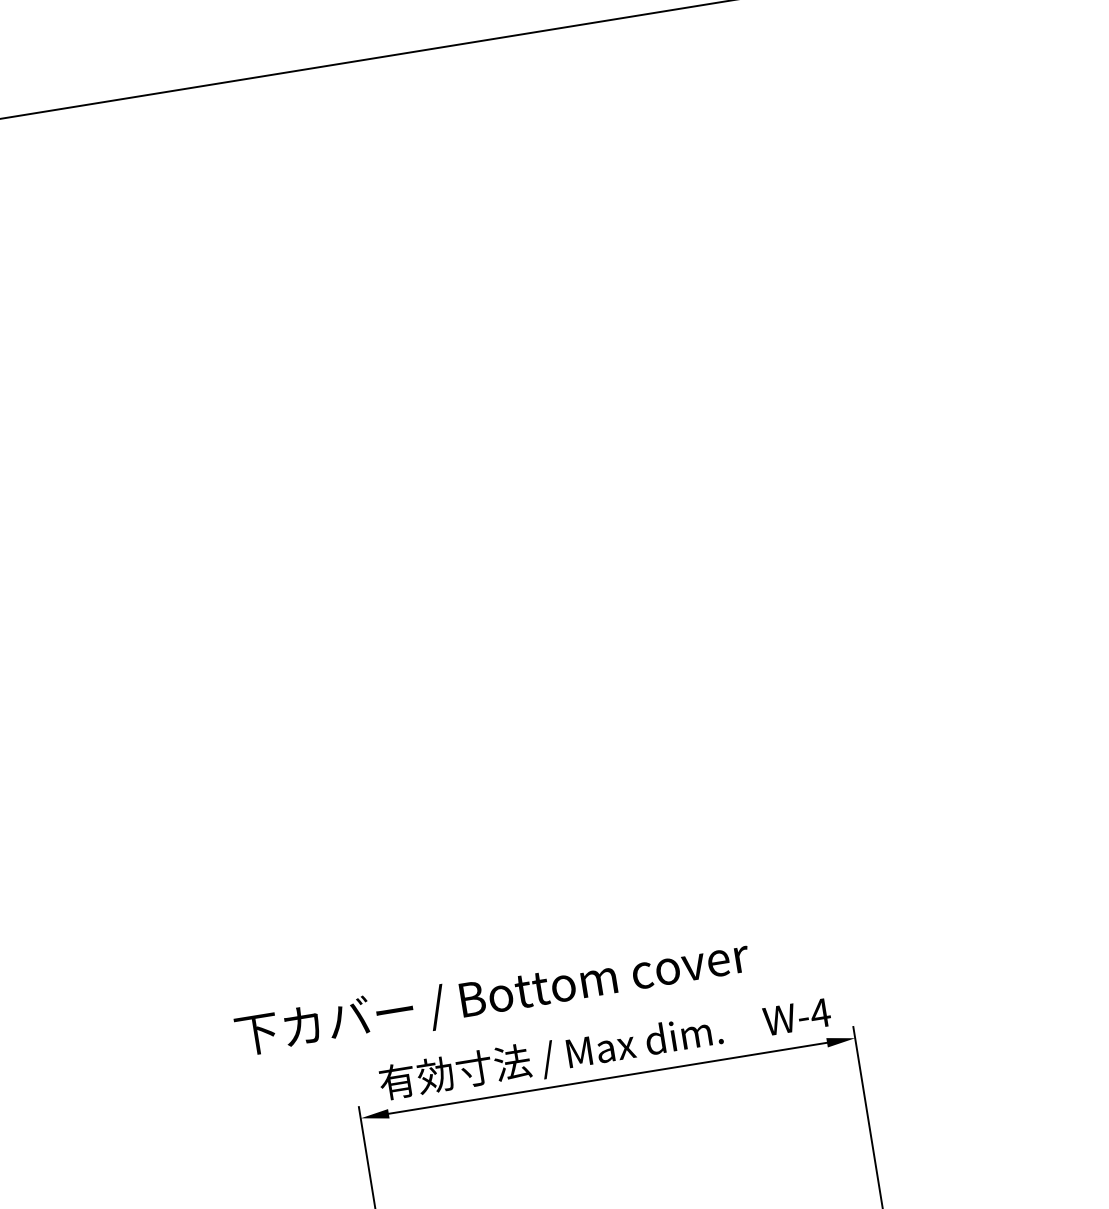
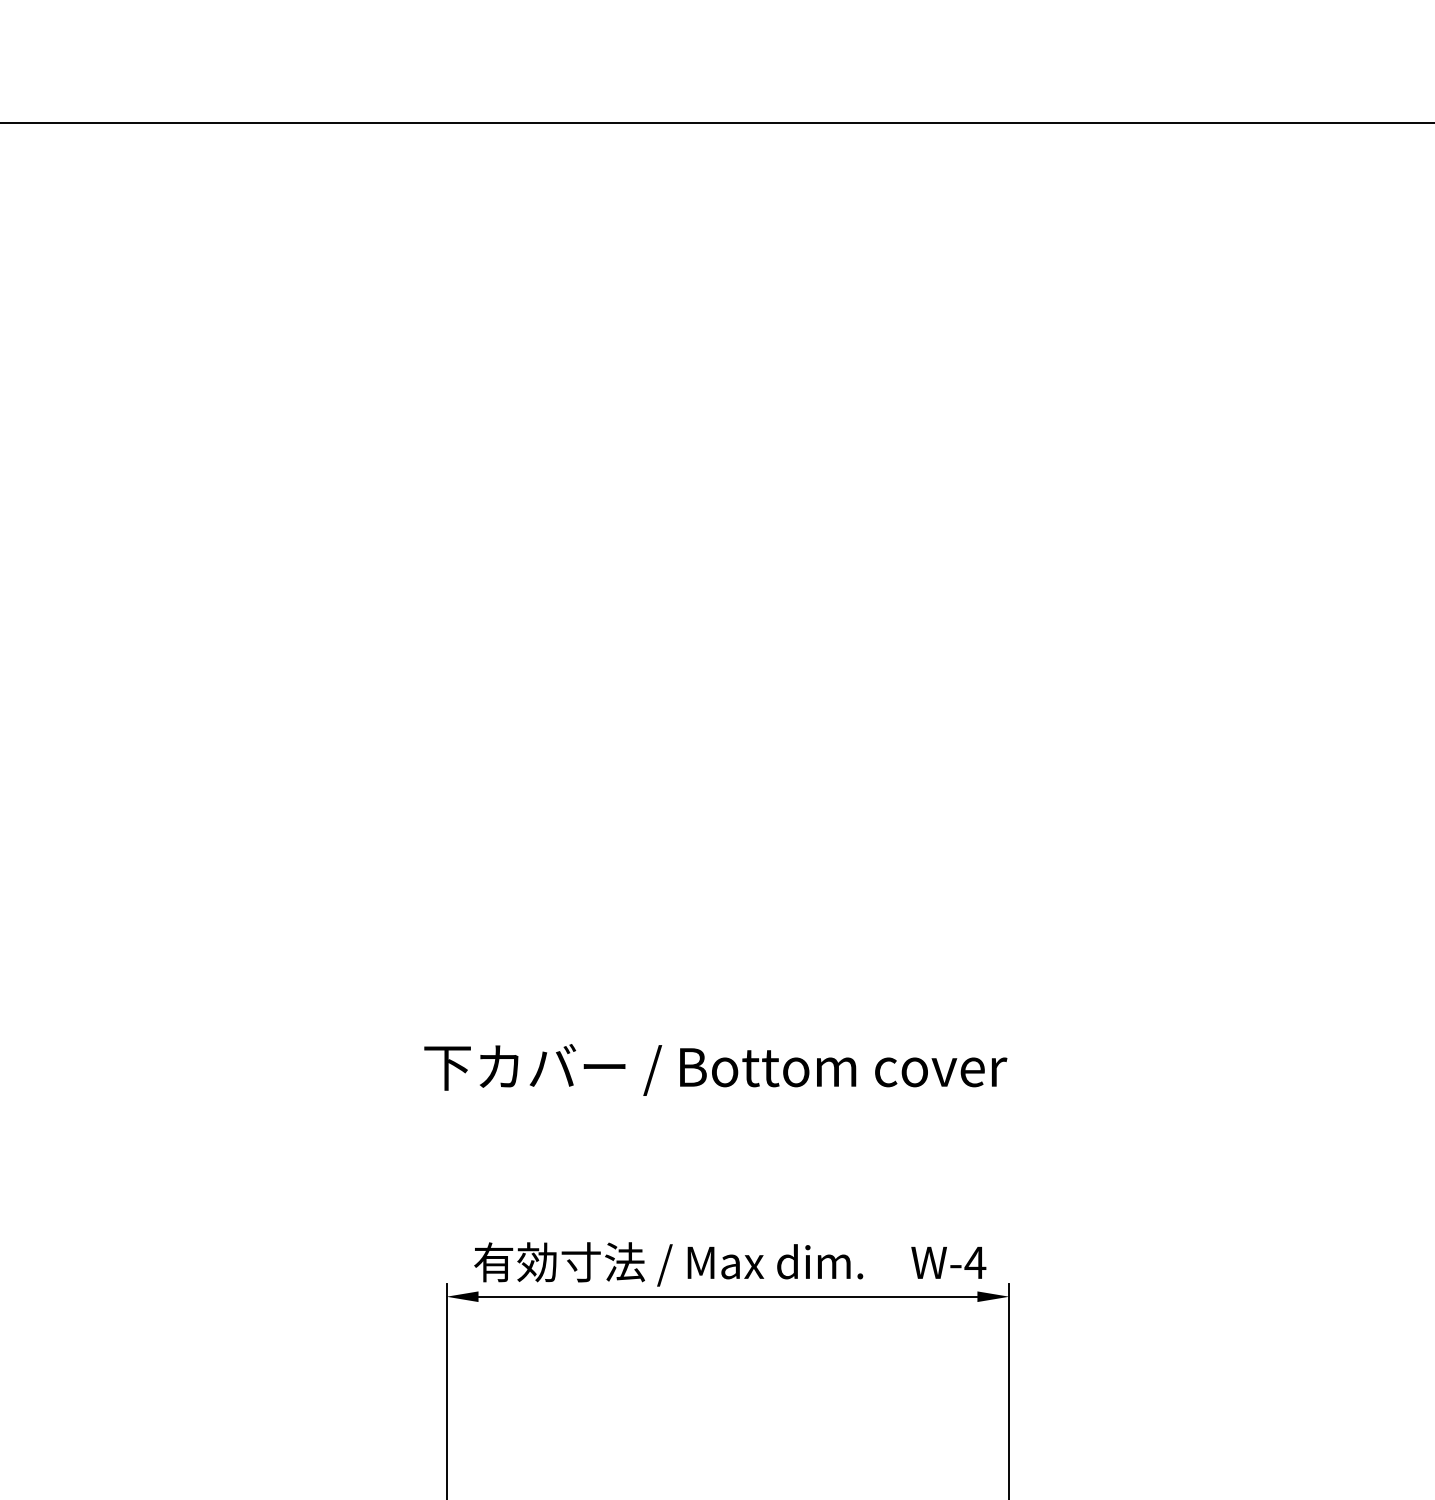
text: (492, 997) -> (715, 1069), moved

